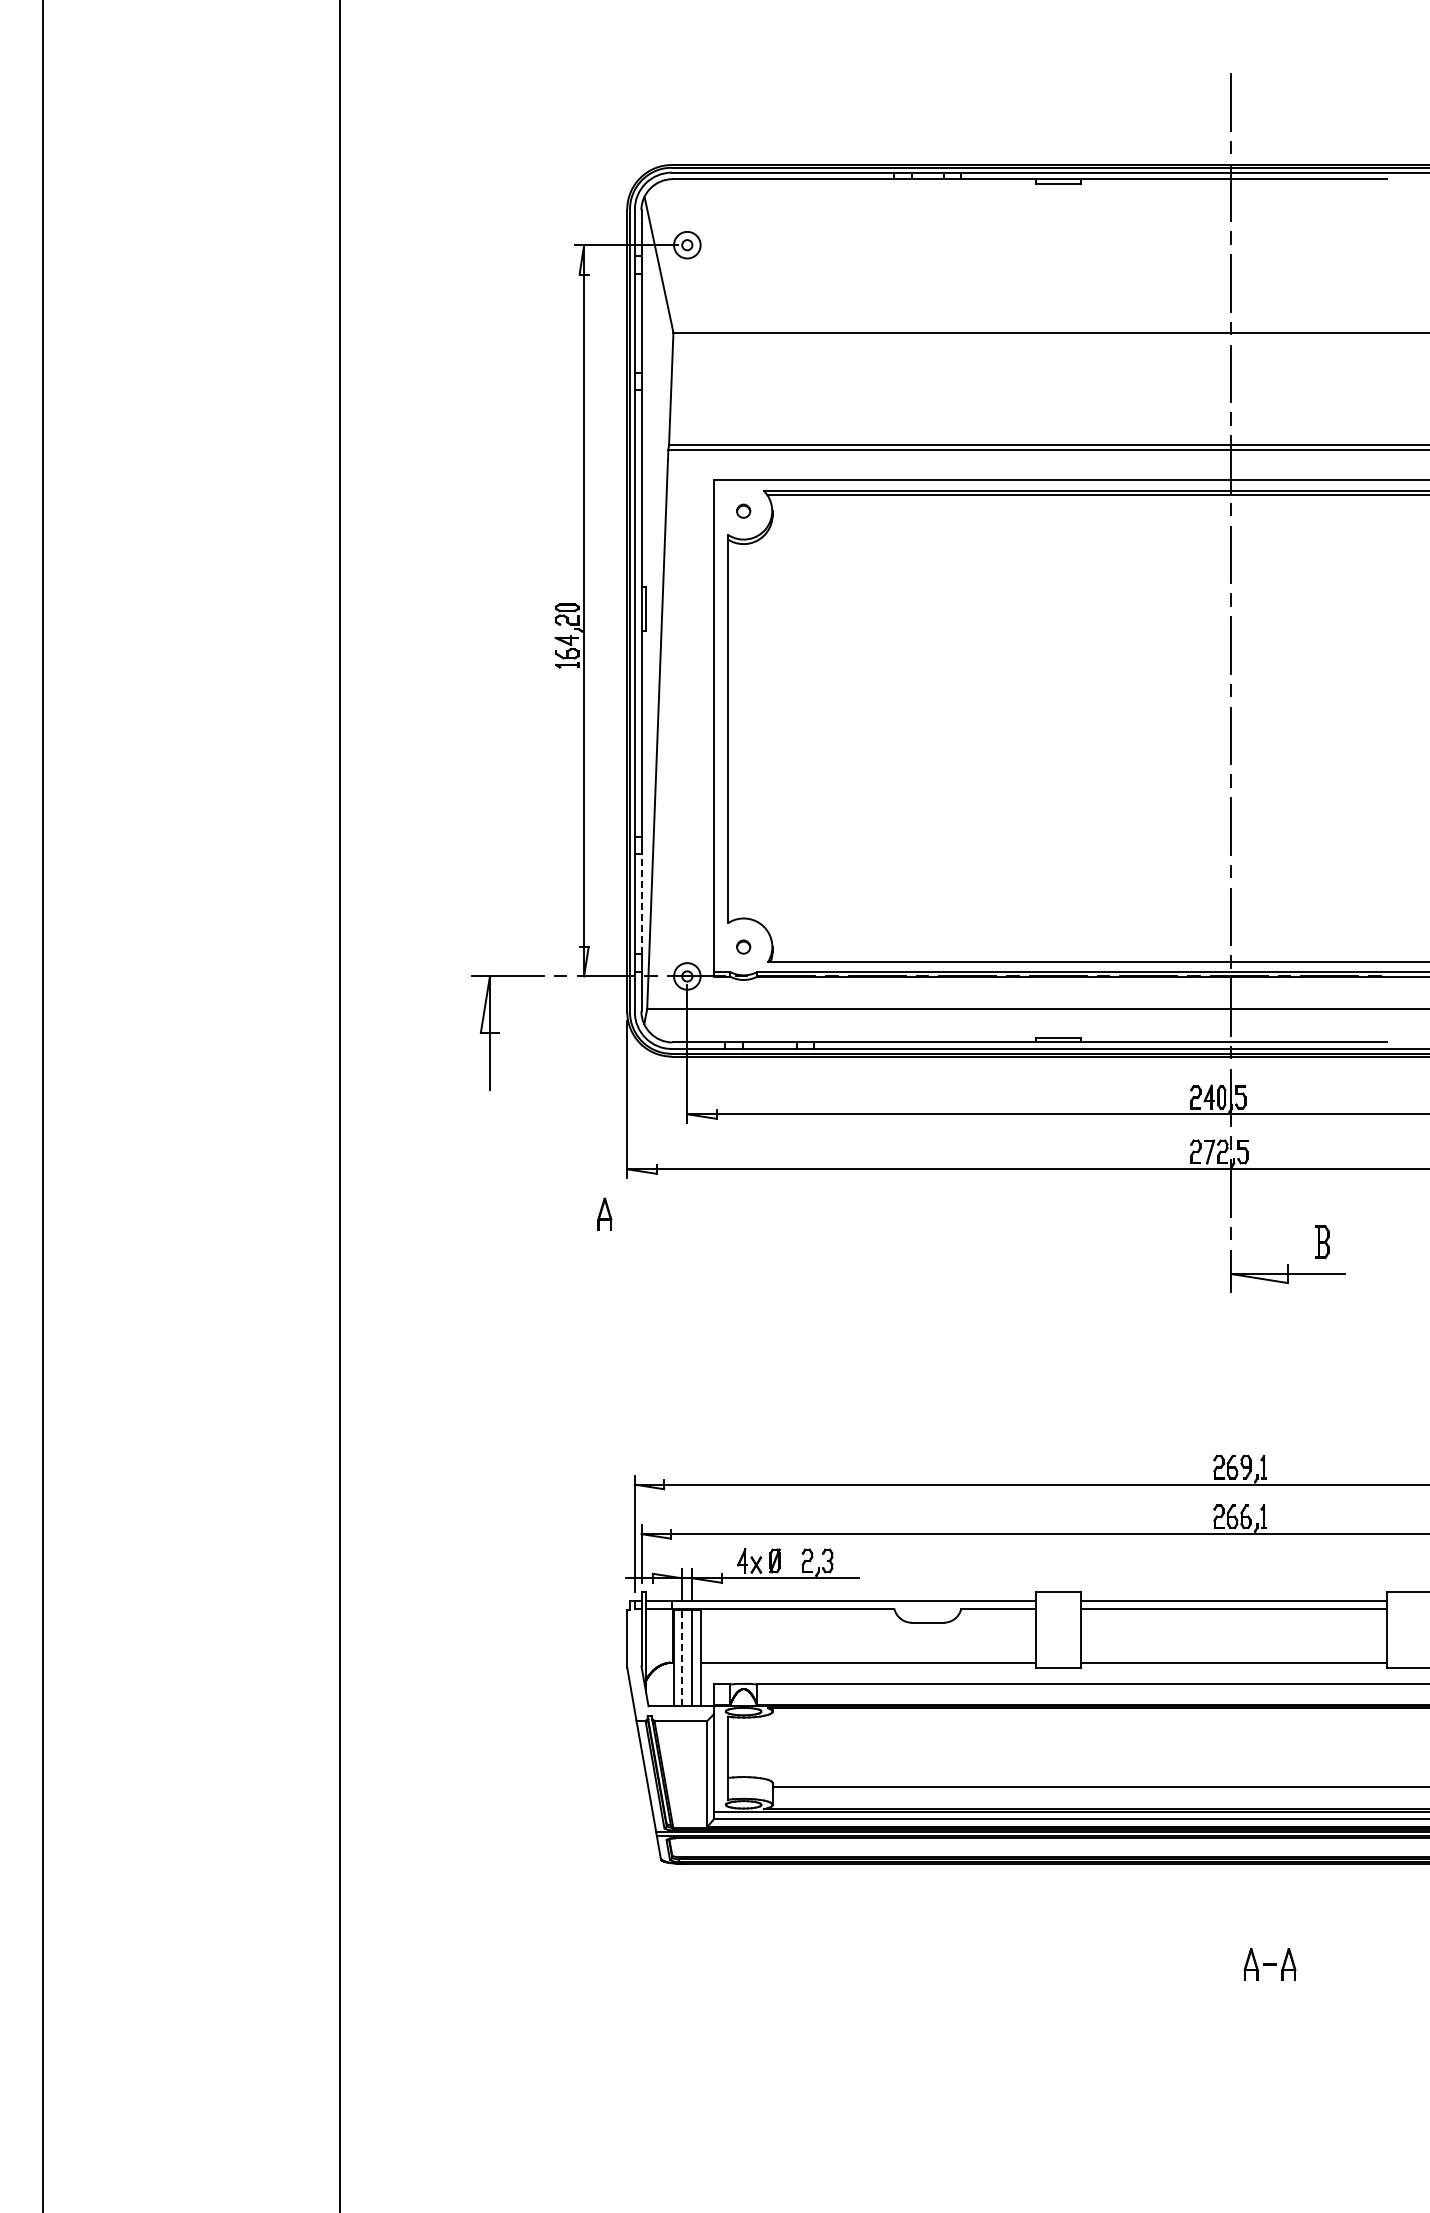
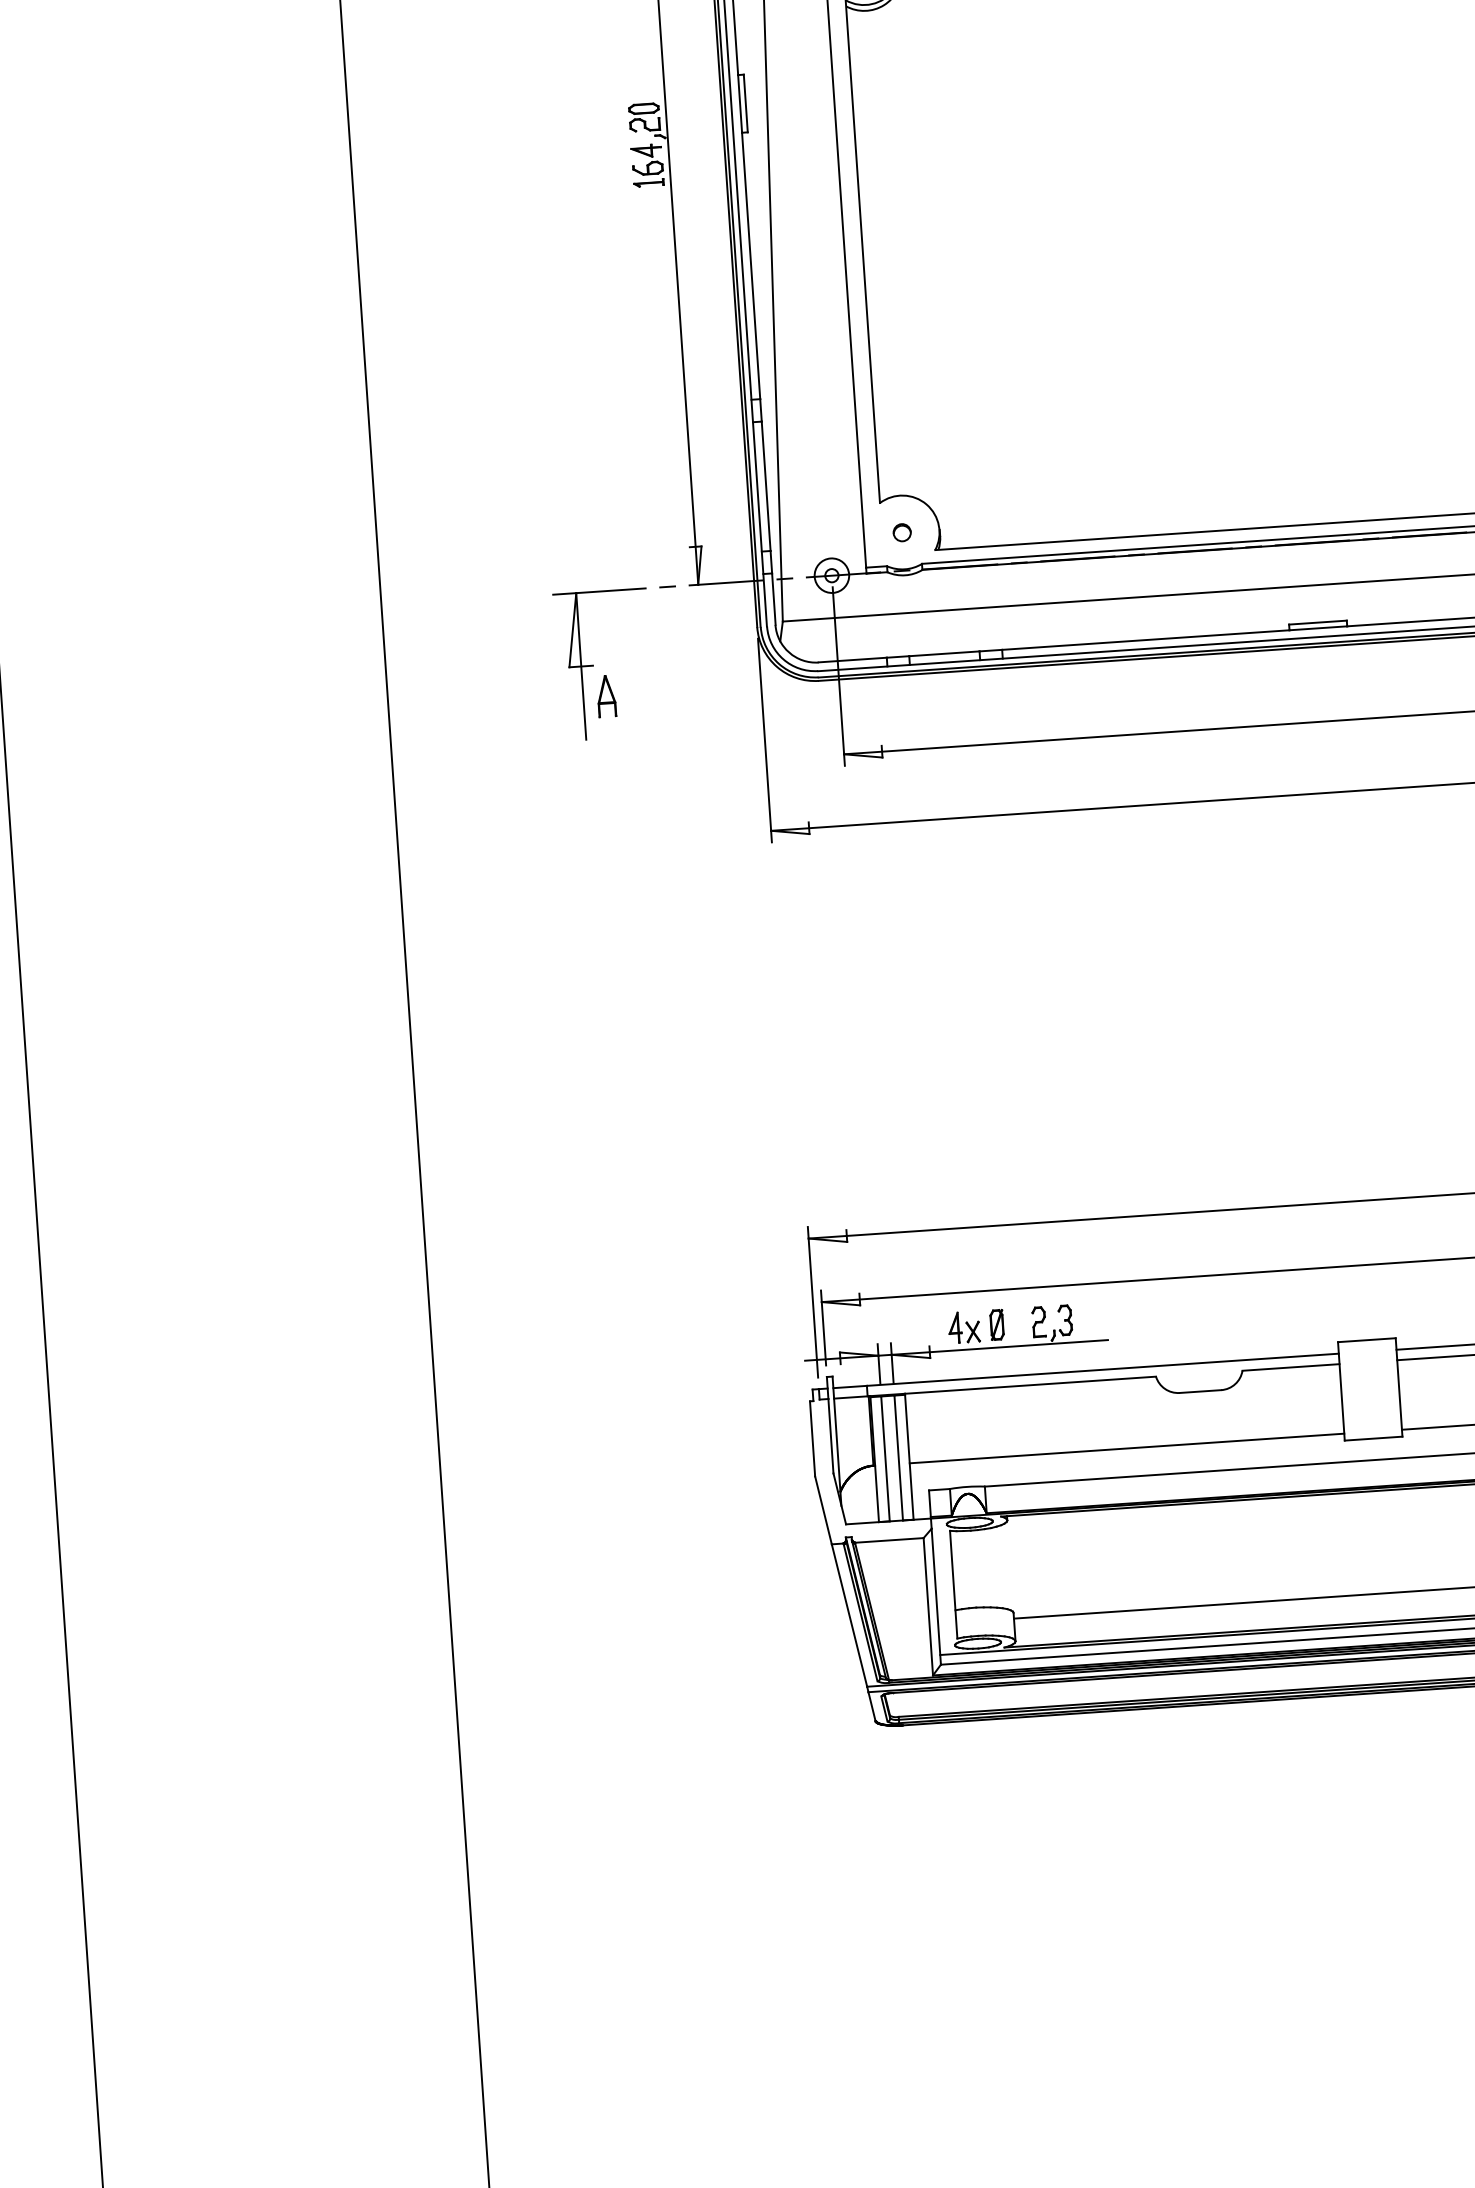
line: (641, 904) -> (766, 486), dashed -> solid
part: (604, 1213) -> (606, 695), moved
line: (682, 1657) -> (885, 1458), dashed -> solid

